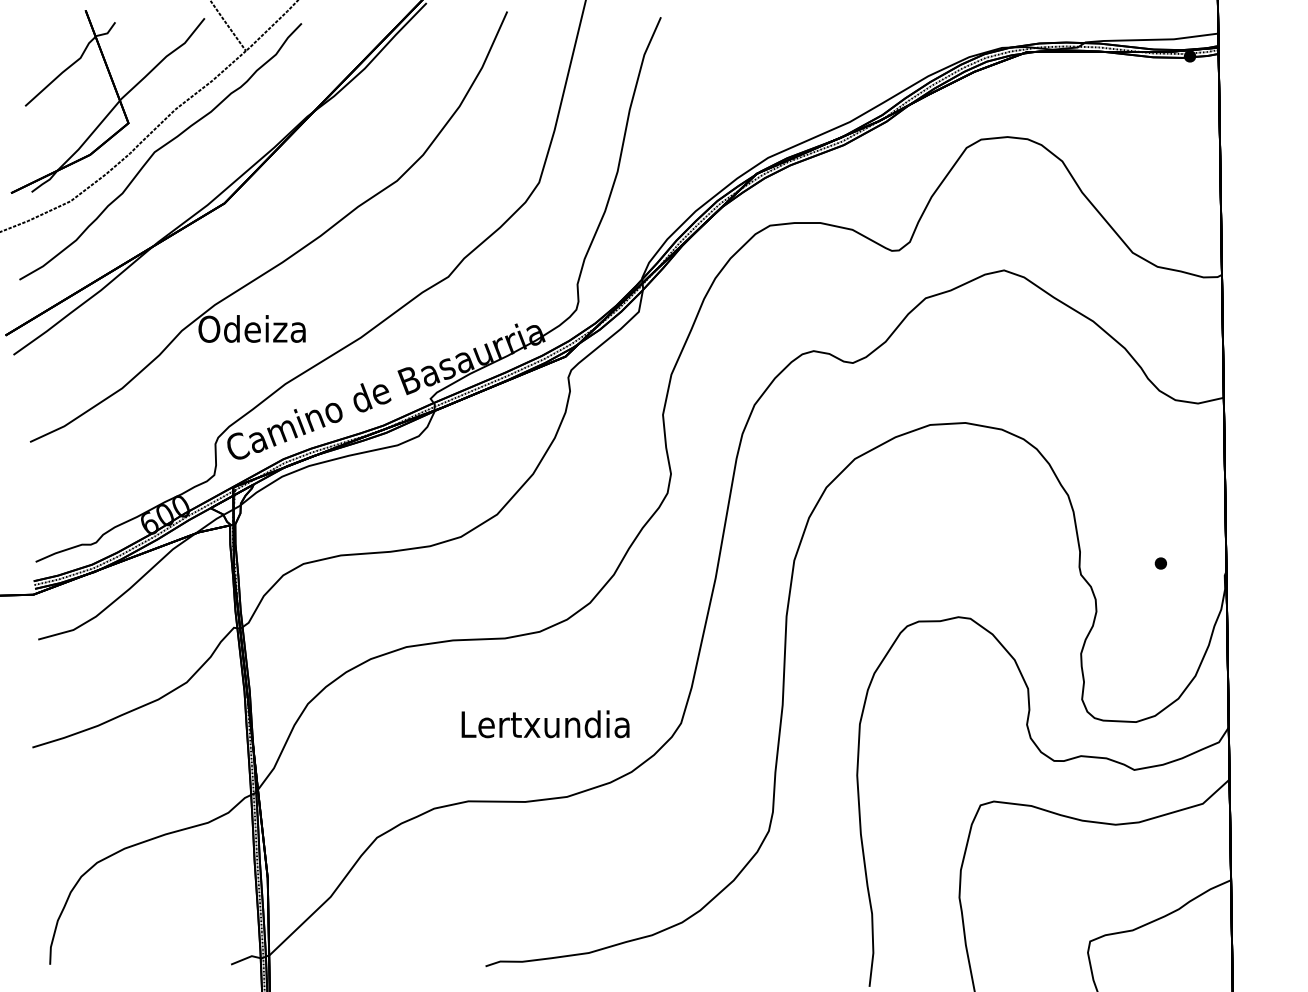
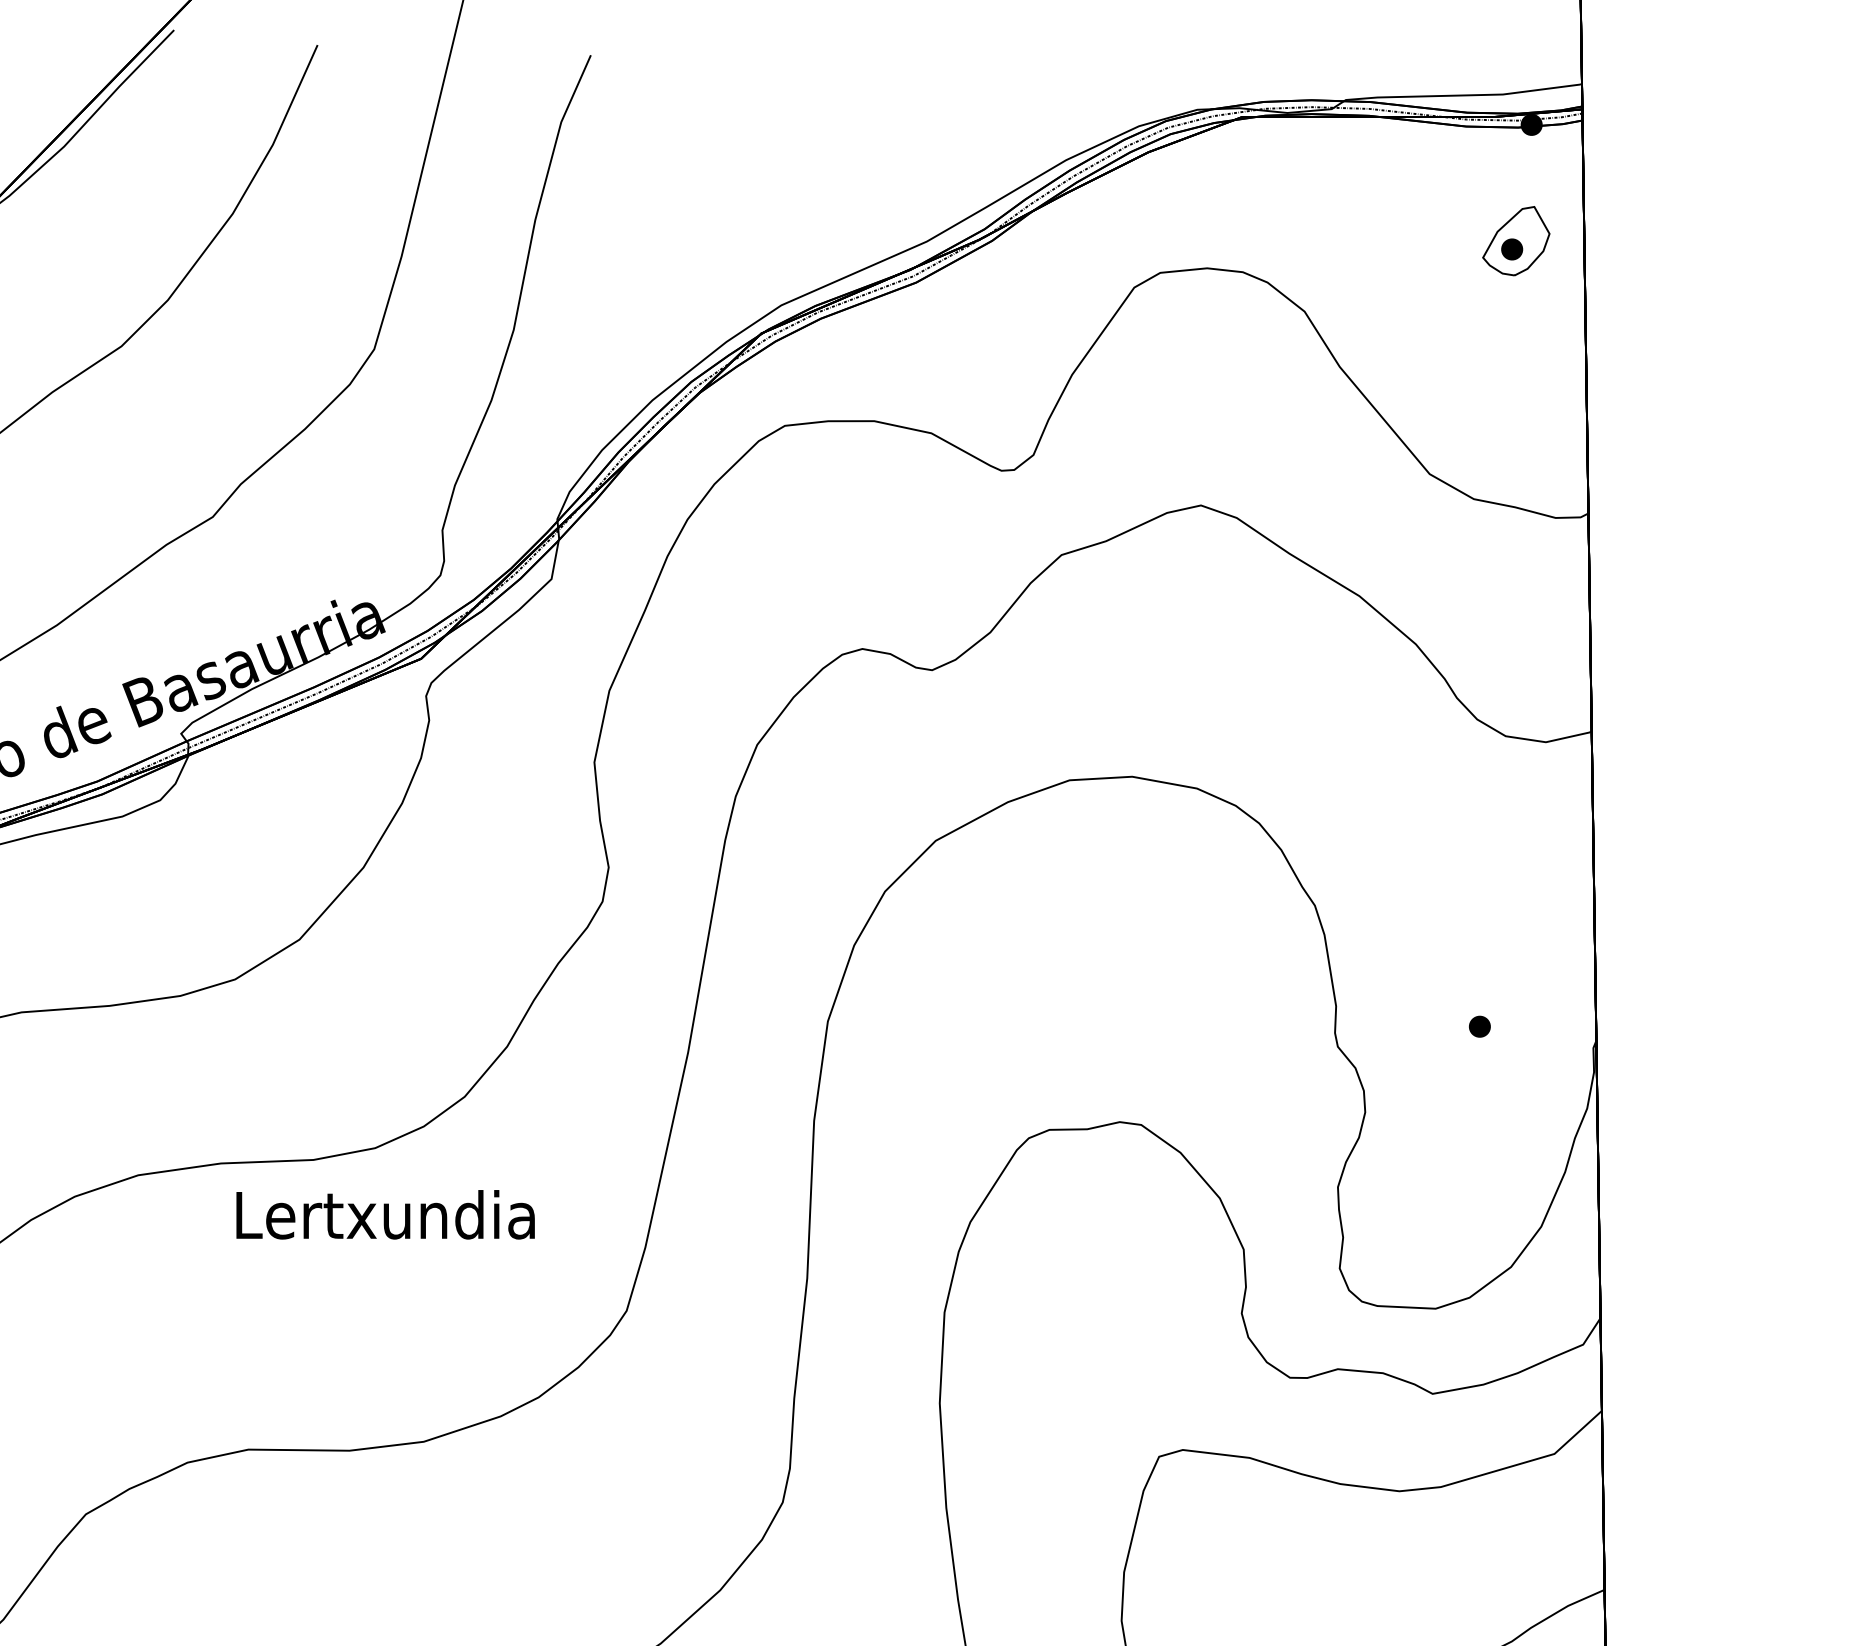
part: (1180, 121) -> (1514, 240), added
text: (545, 724) -> (385, 1215), moved

